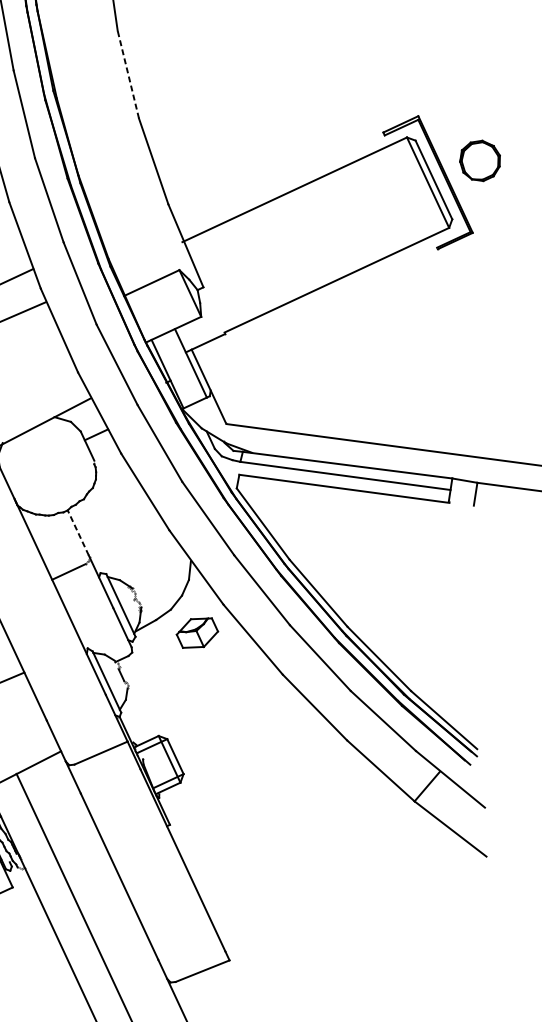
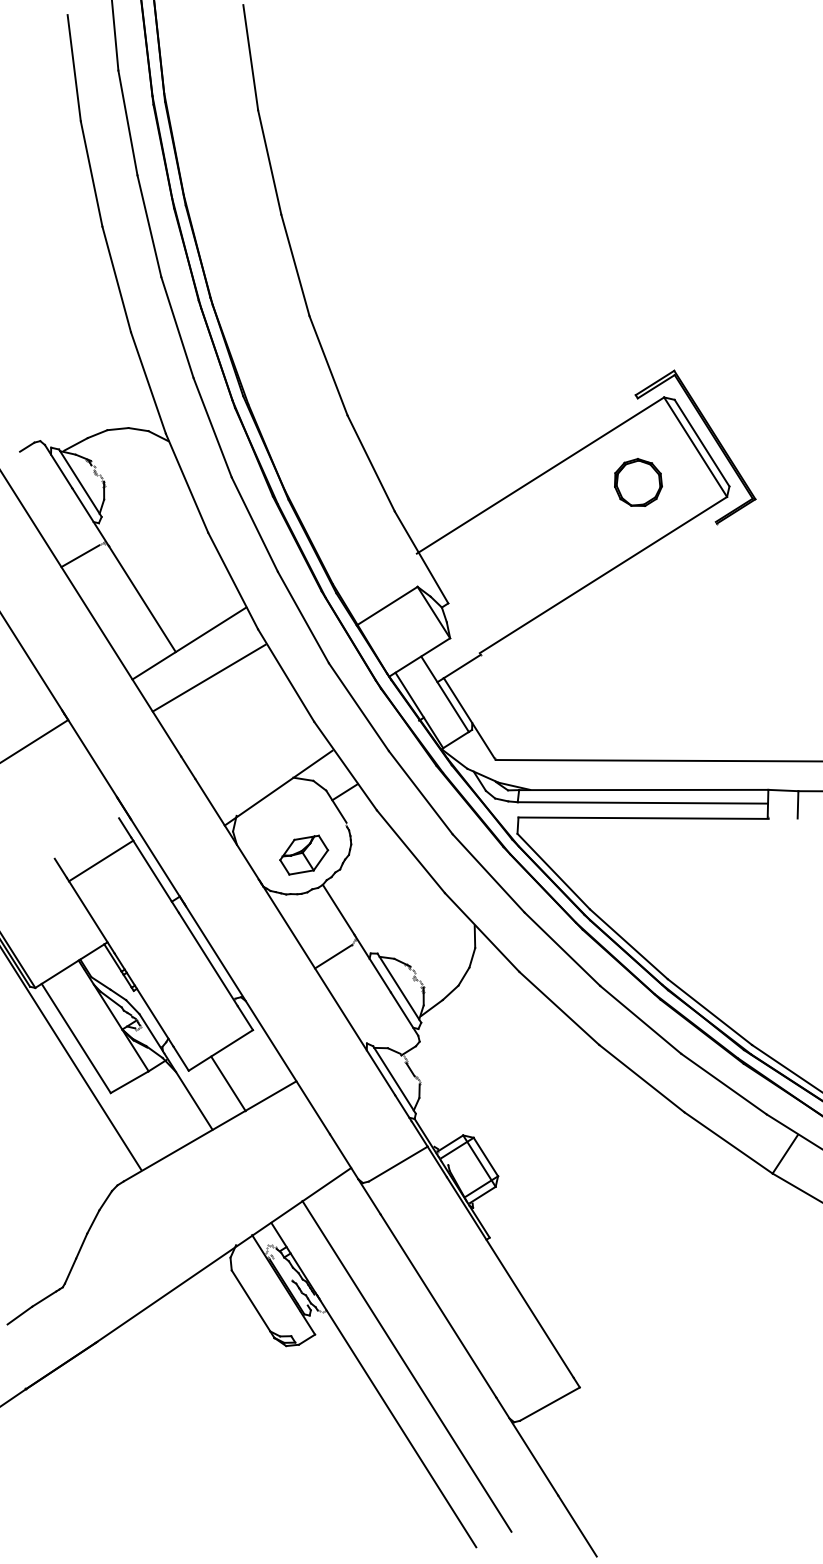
line: (128, 74) -> (328, 365), dashed -> solid
part: (480, 160) -> (638, 482), moved
line: (78, 532) -> (338, 909), dashed -> solid
part: (197, 632) -> (304, 854), moved

